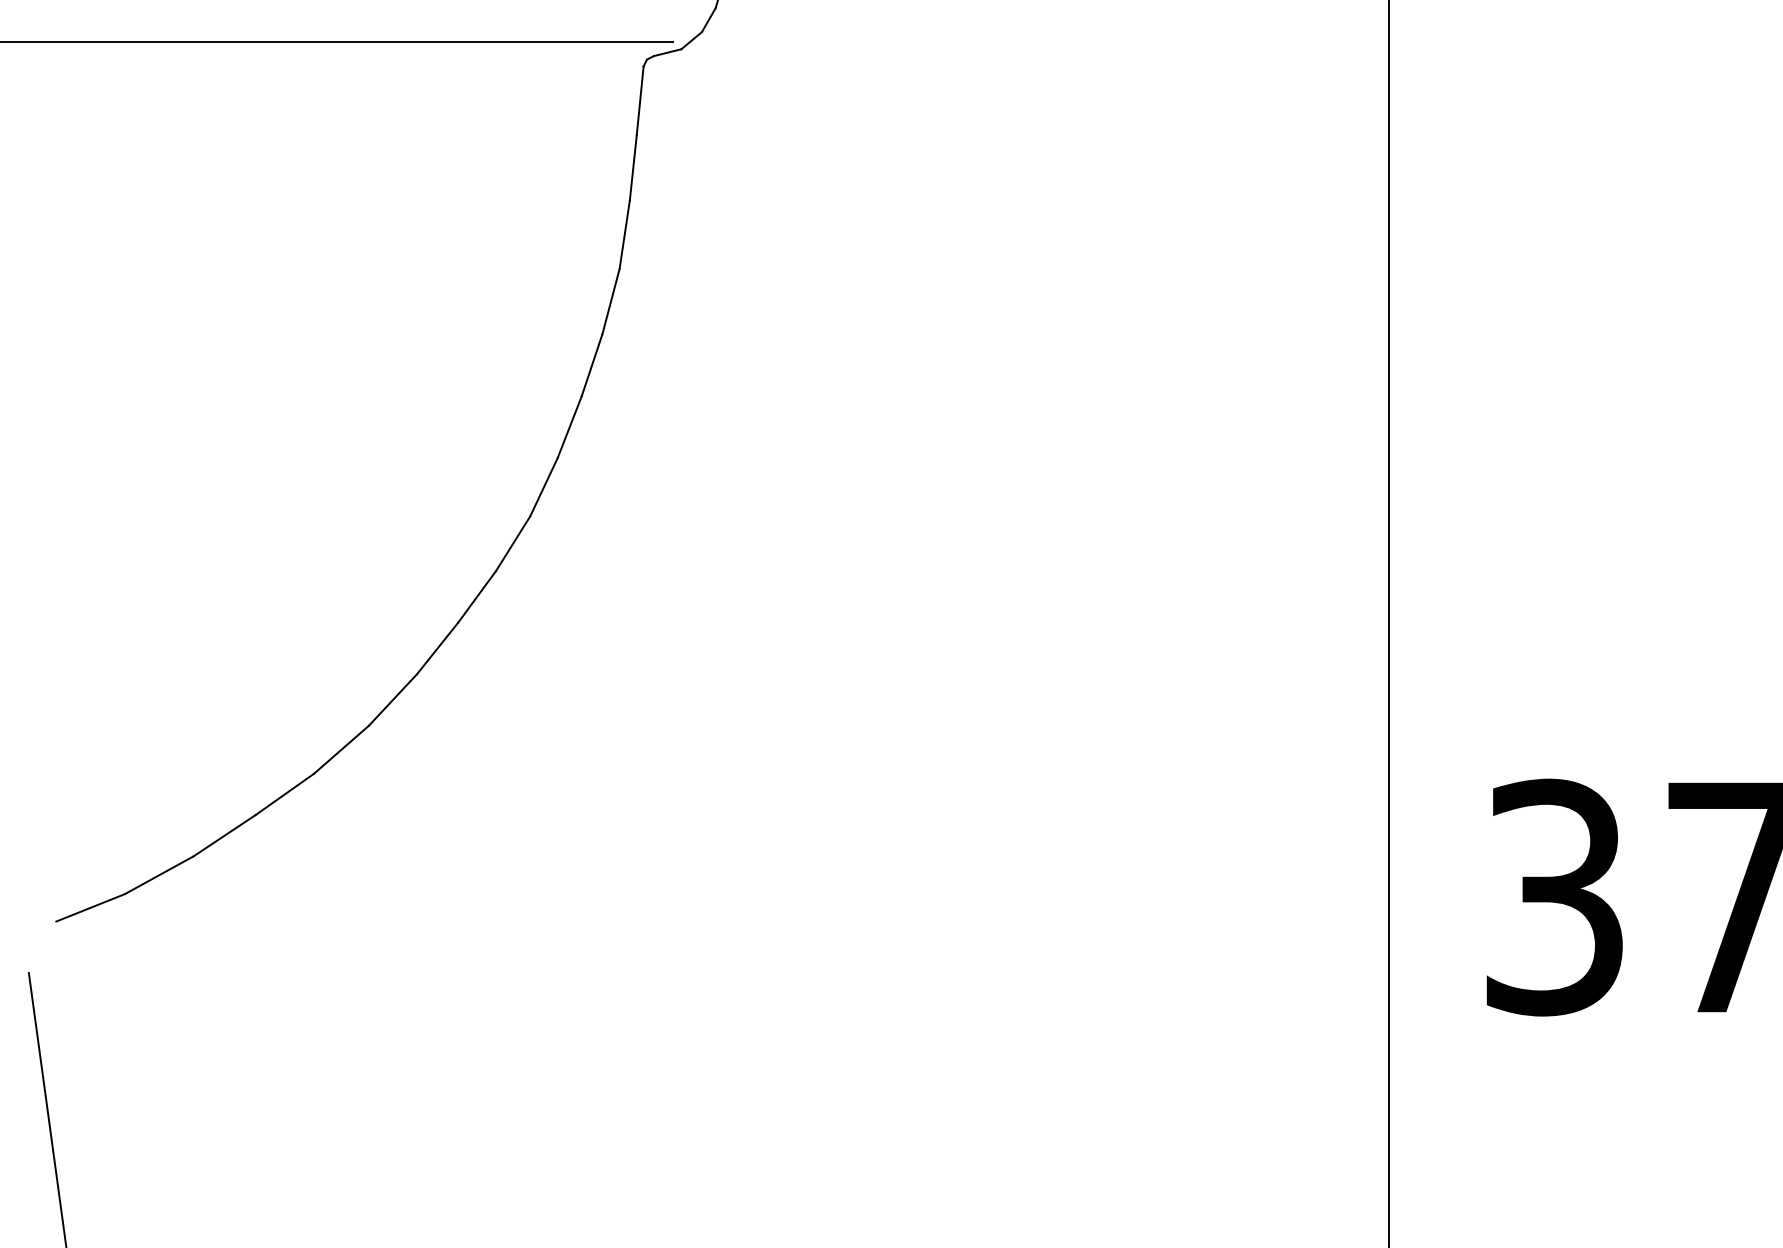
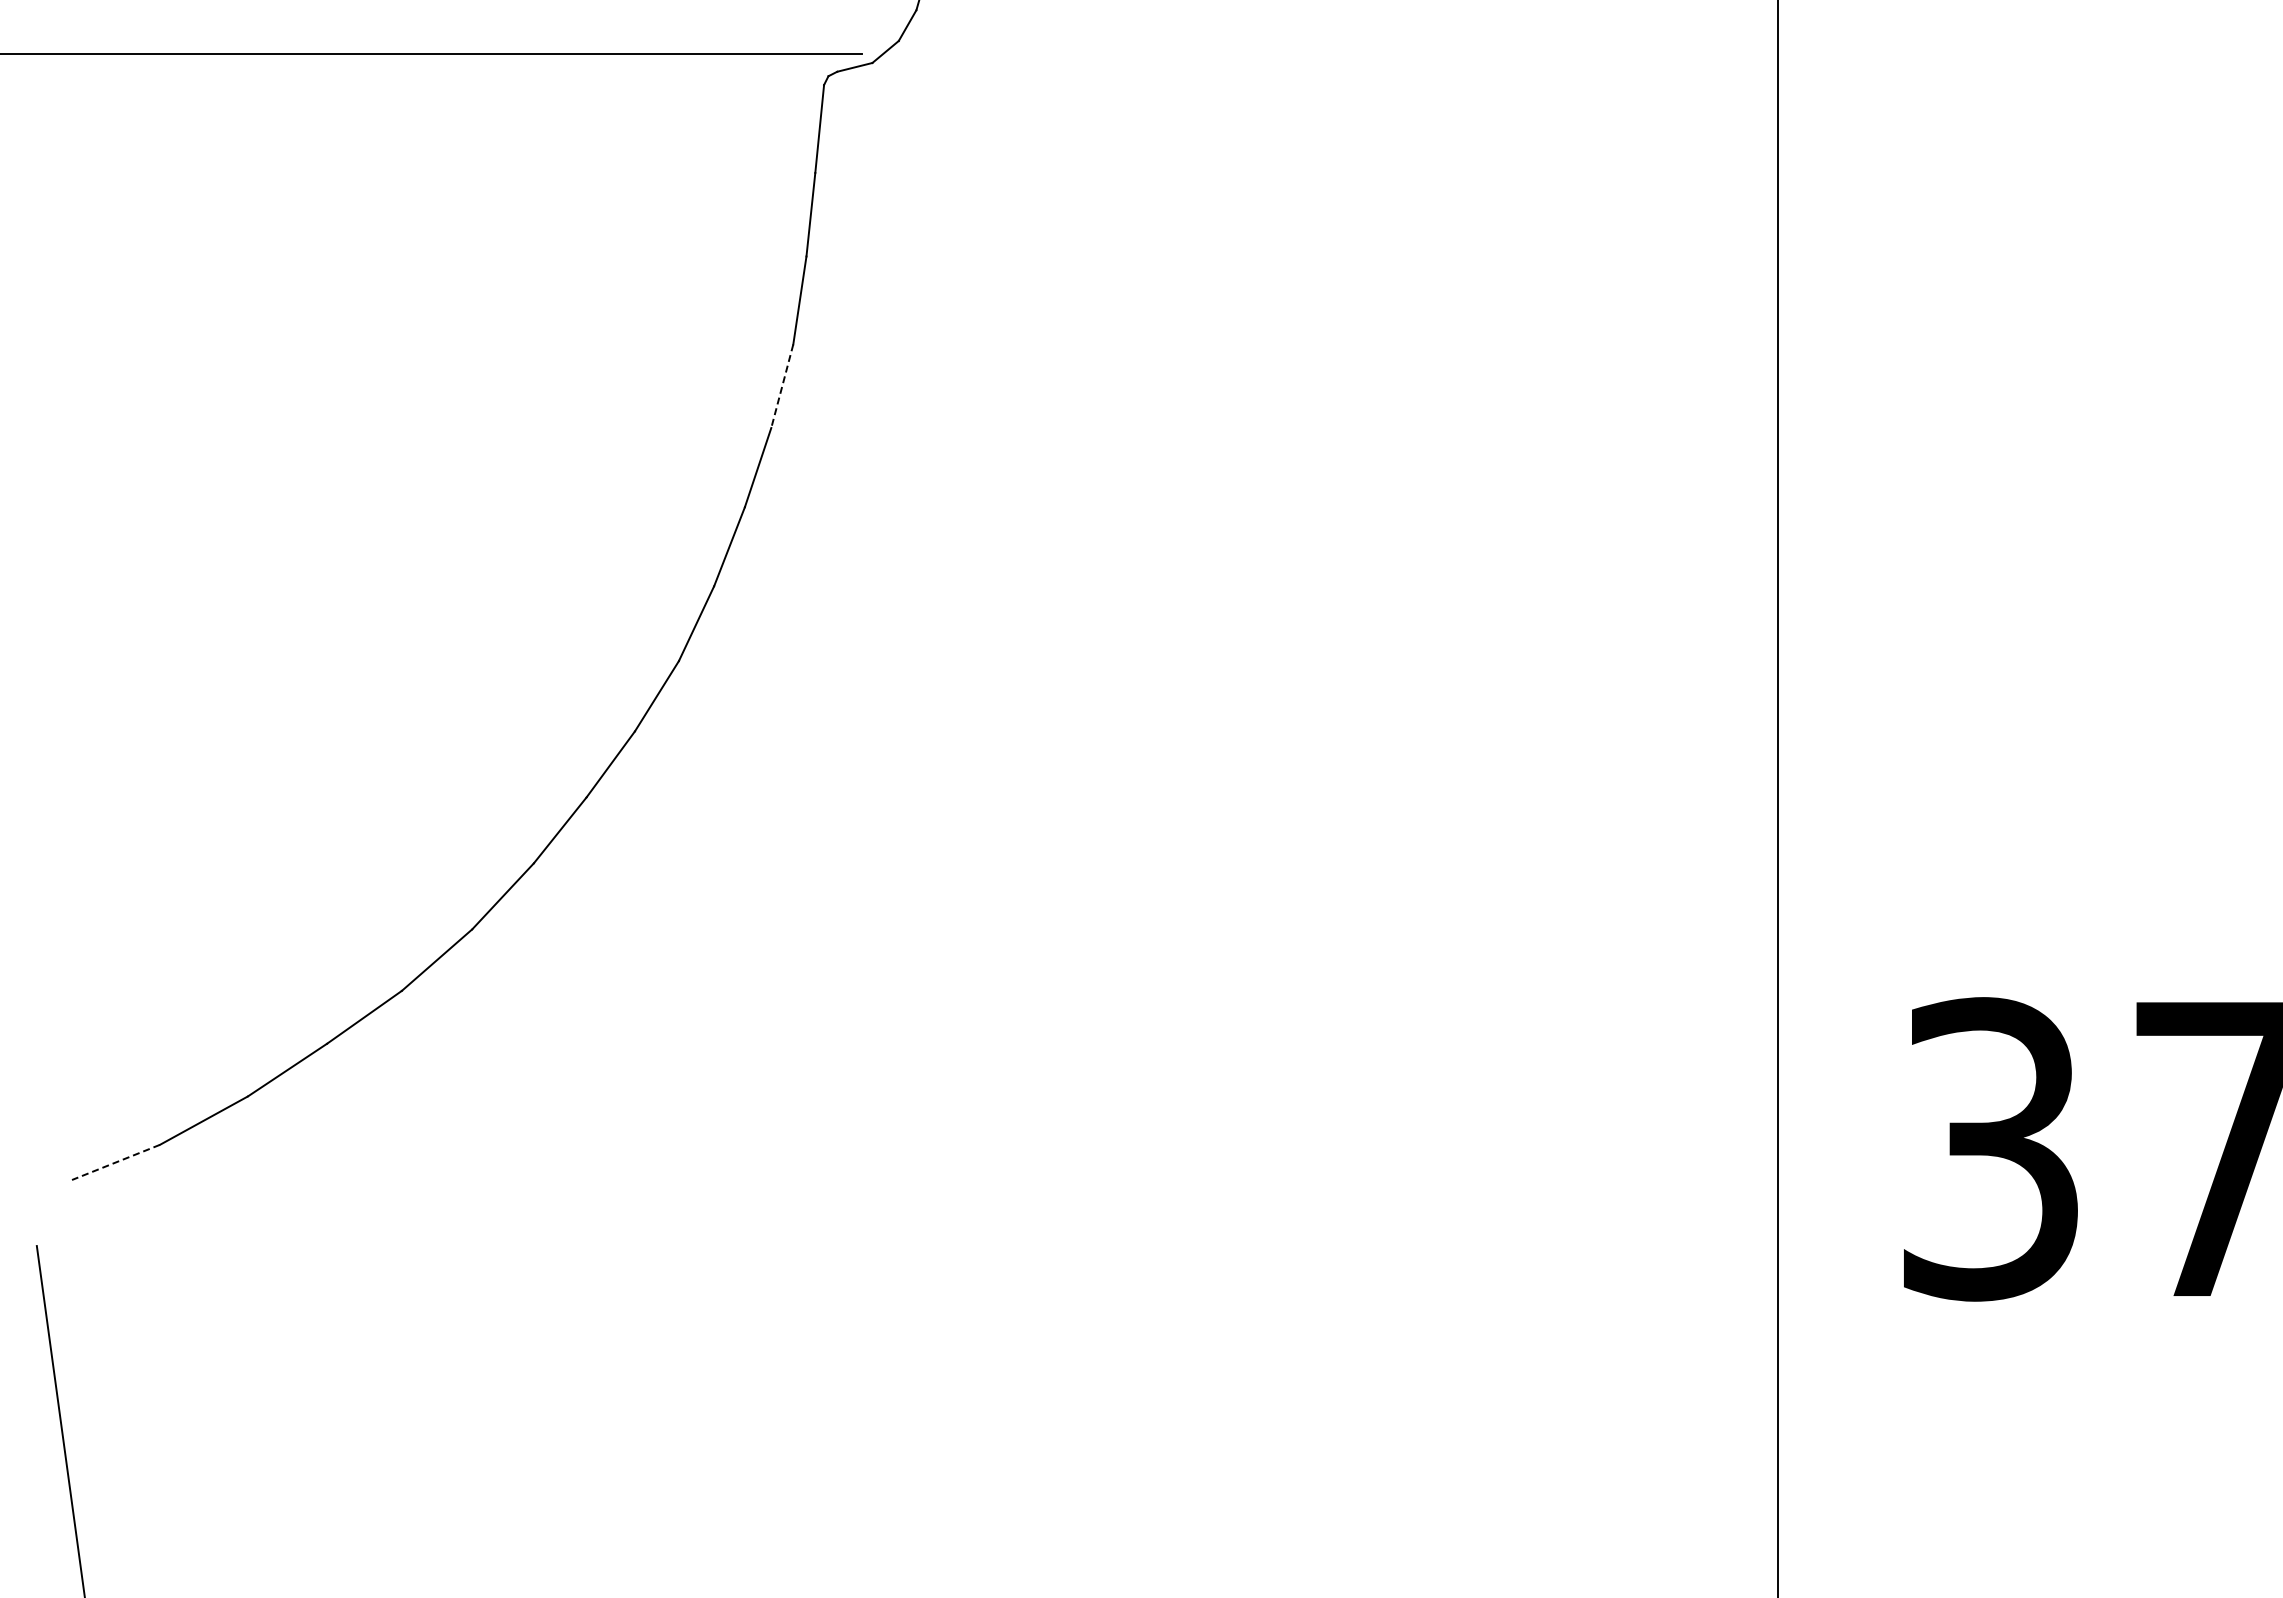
line: (611, 301) -> (782, 386), solid -> dashed
line: (90, 907) -> (115, 1162), solid -> dashed

